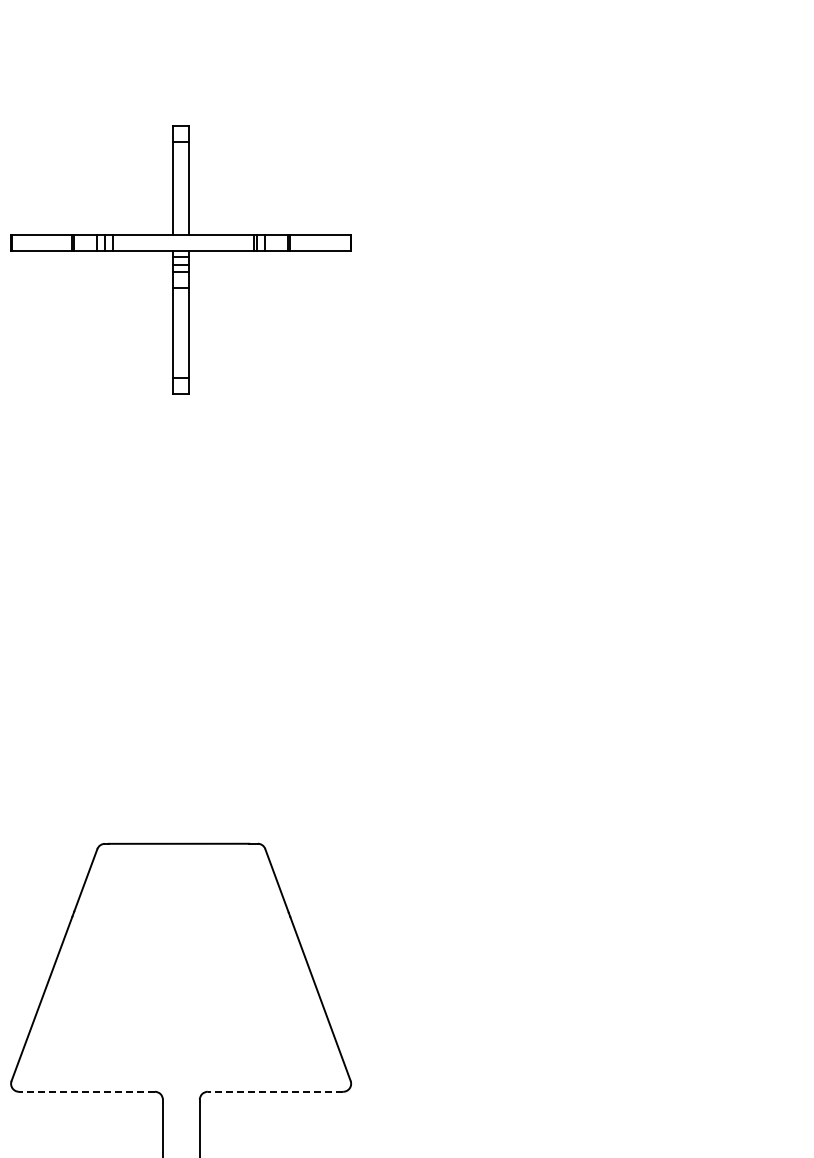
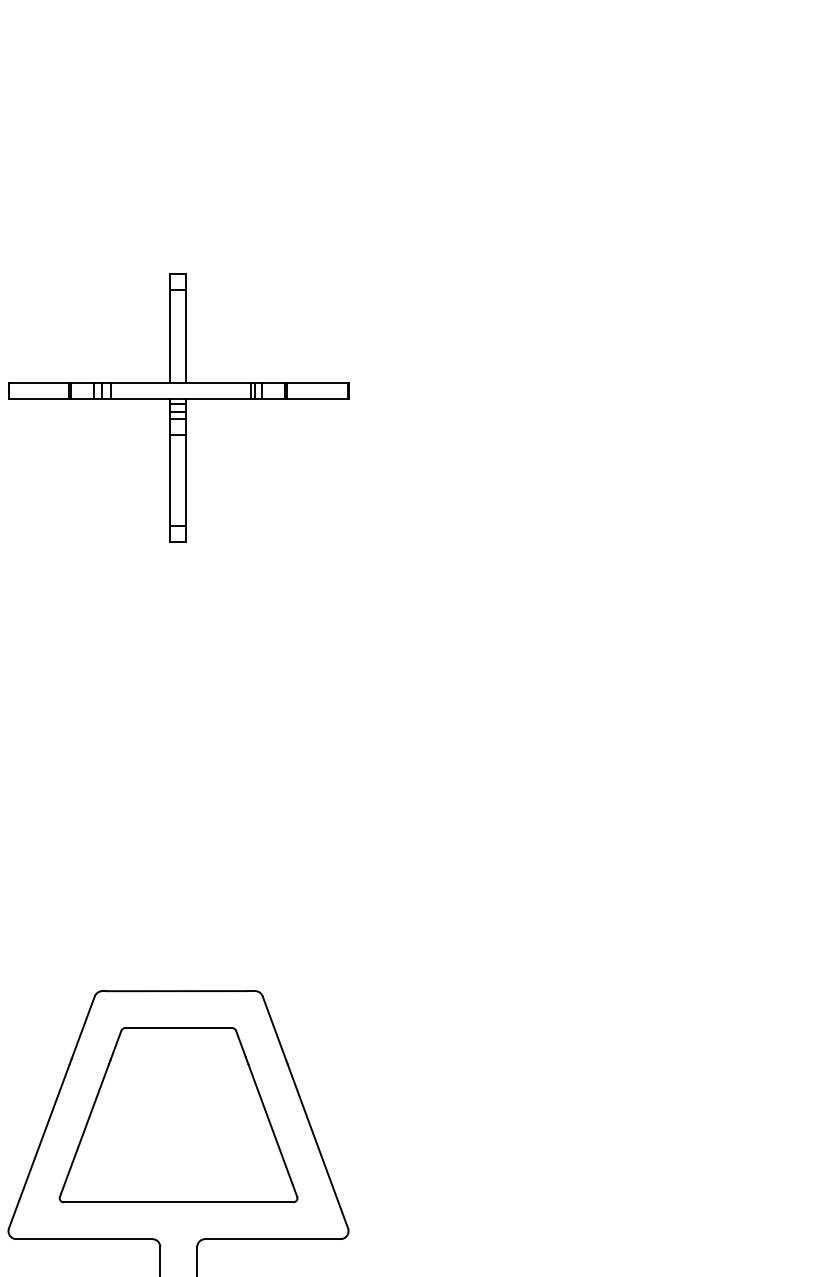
part: (181, 968) -> (178, 1115), added
line: (87, 1092) -> (84, 1239), dashed -> solid
line: (275, 1092) -> (272, 1239), dashed -> solid

